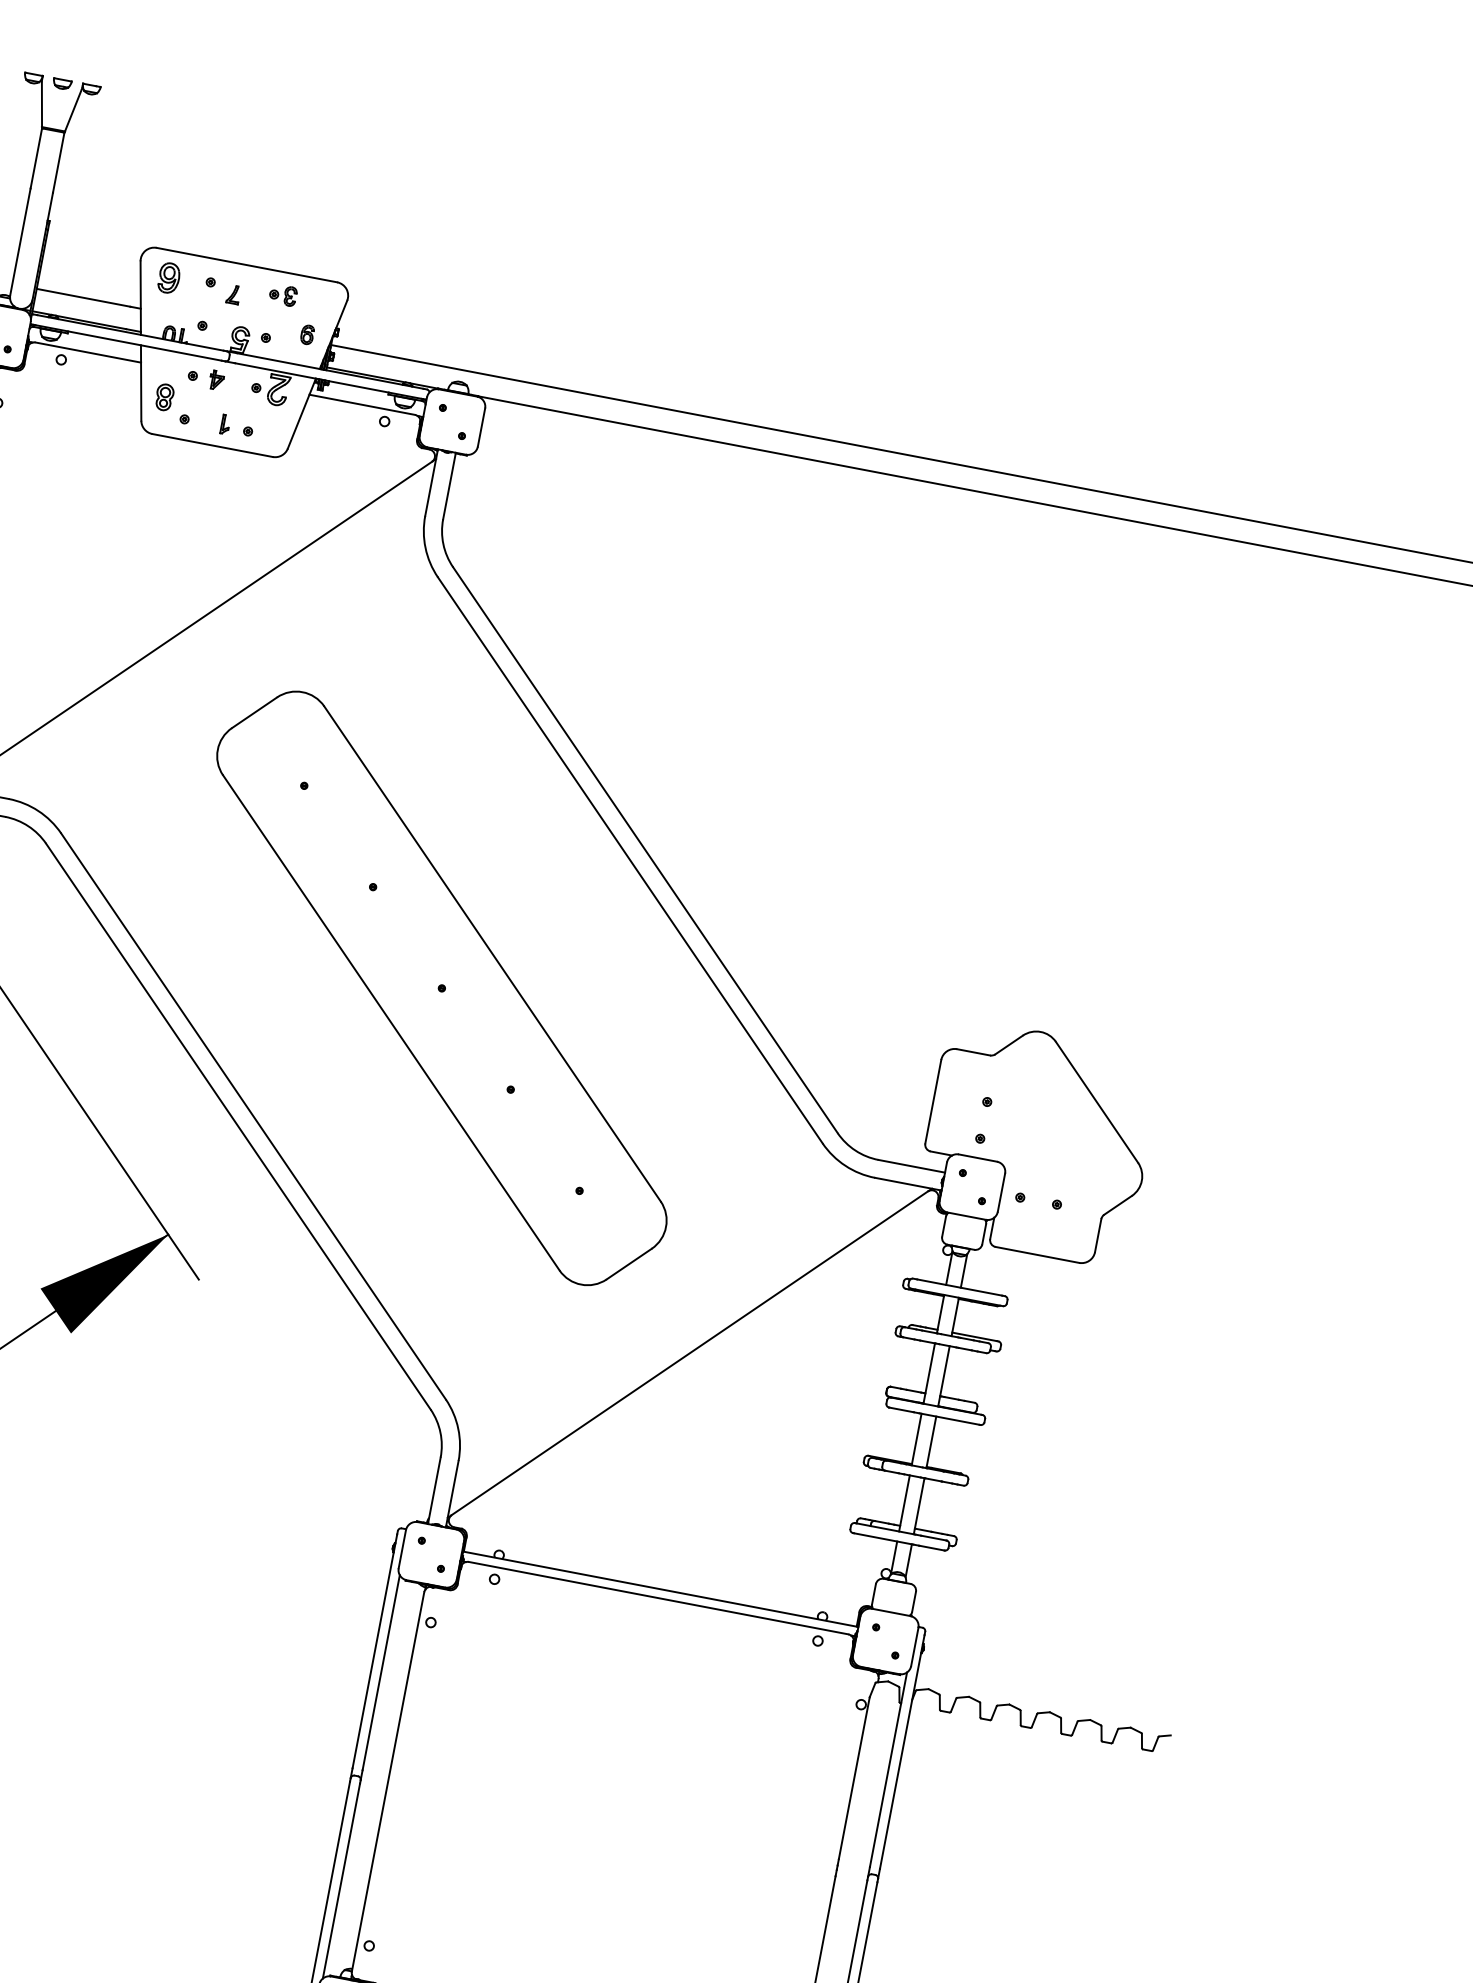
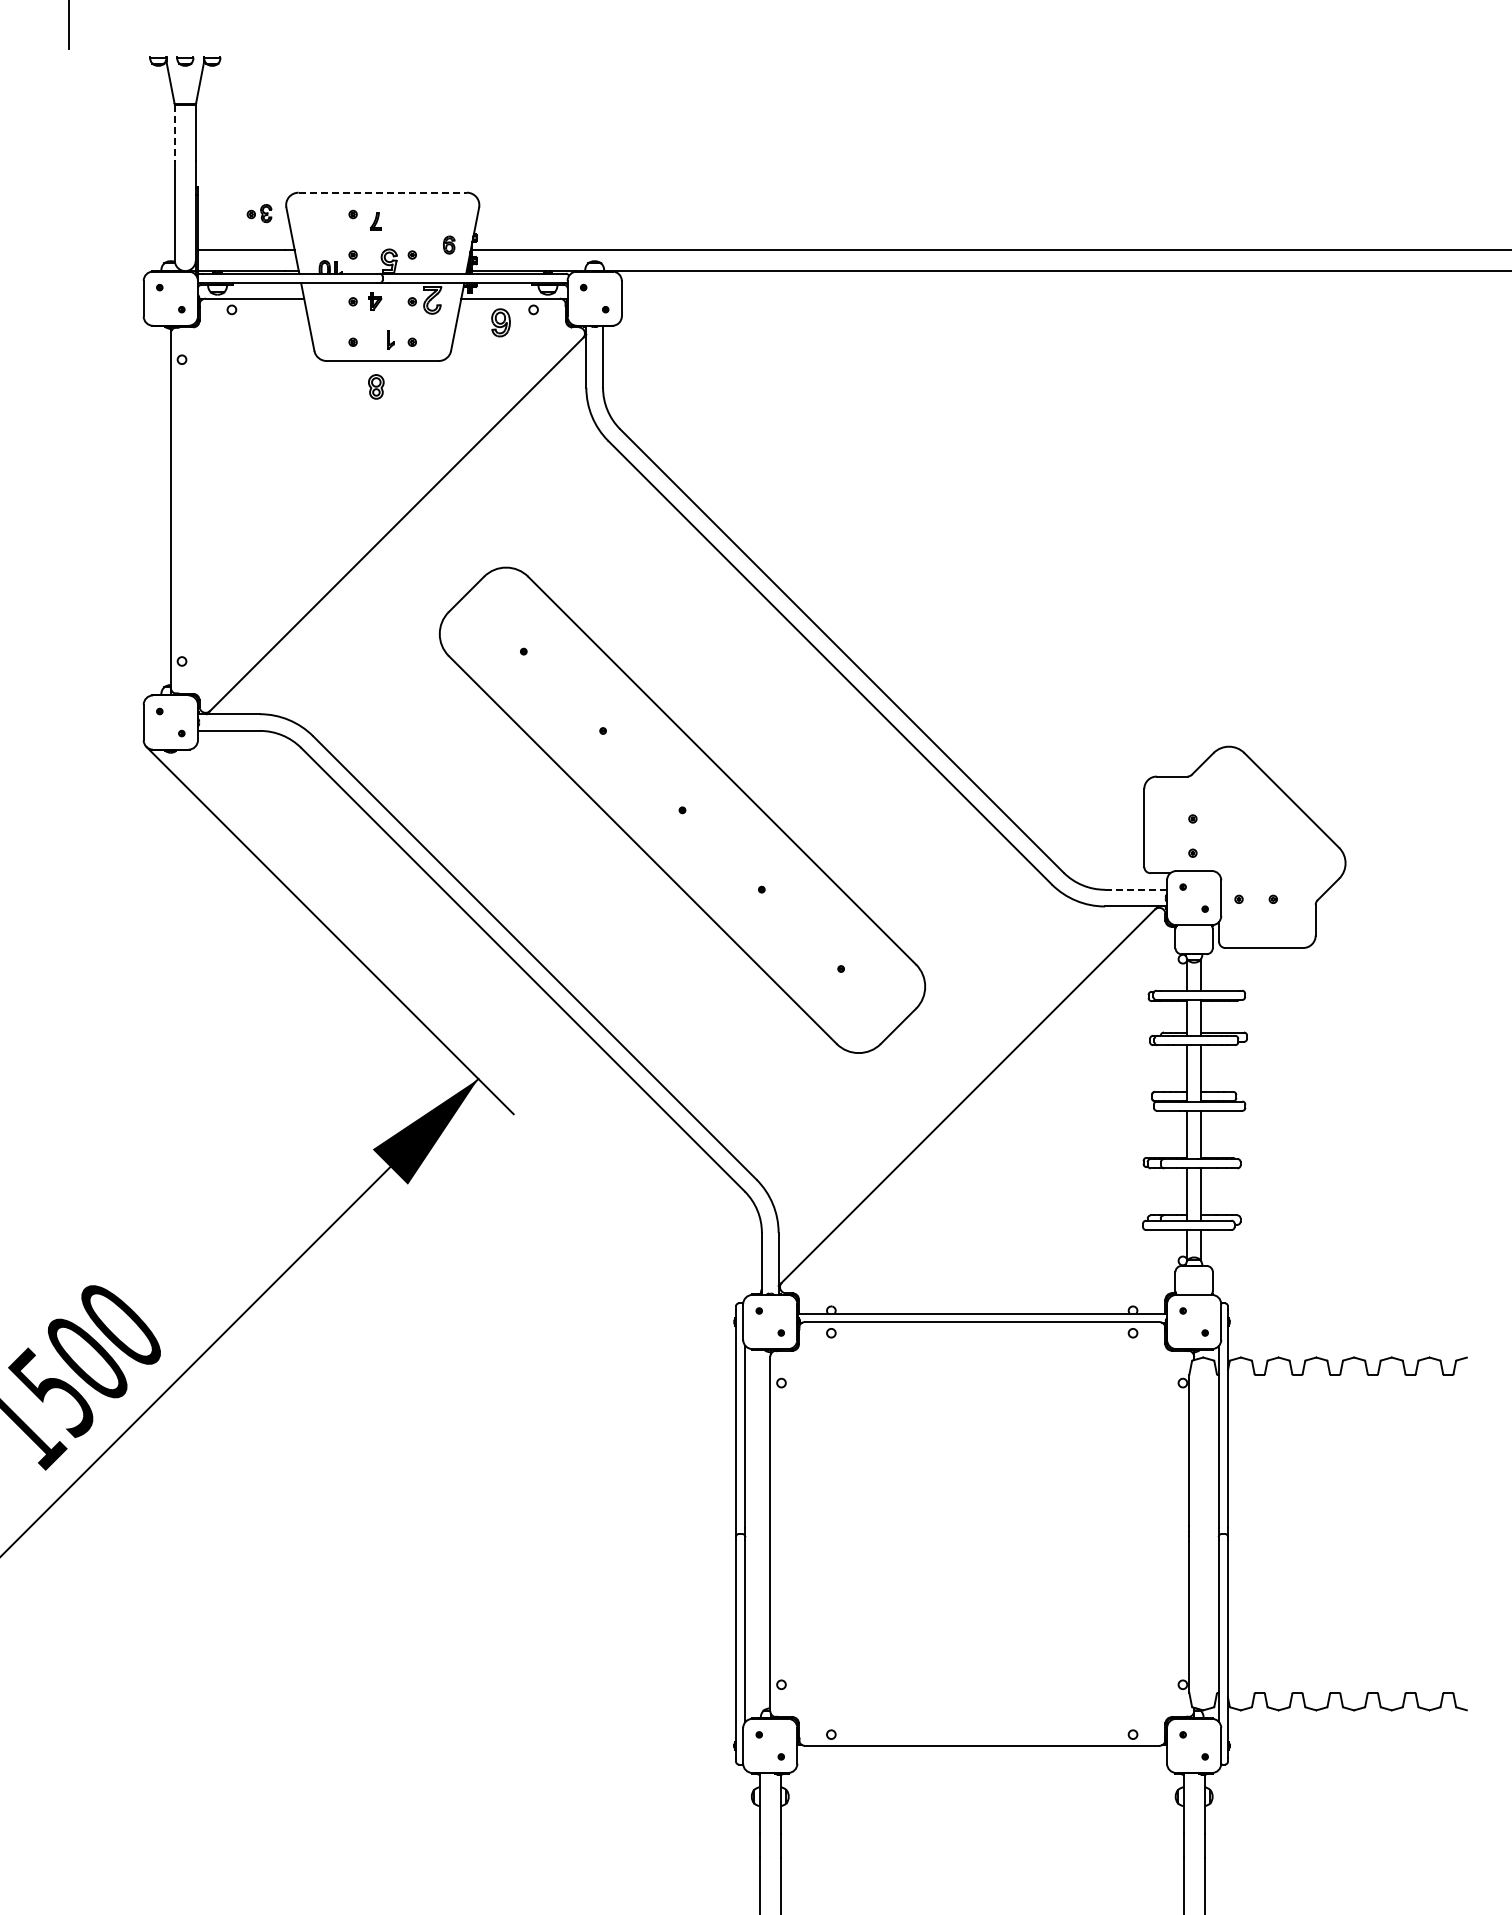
line: (35, 159) -> (174, 133), solid -> dashed
line: (247, 265) -> (383, 192), solid -> dashed
part: (168, 277) -> (500, 322), moved
part: (283, 295) -> (259, 213), moved
part: (164, 396) -> (376, 386), moved
line: (911, 1165) -> (1135, 889), solid -> dashed

